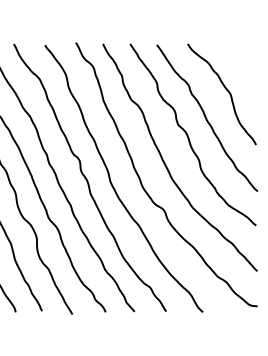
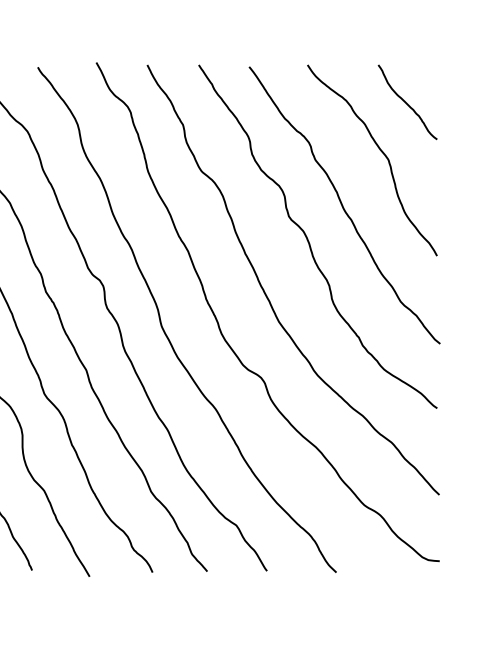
curve: (240, 63) -> (407, 101), added

